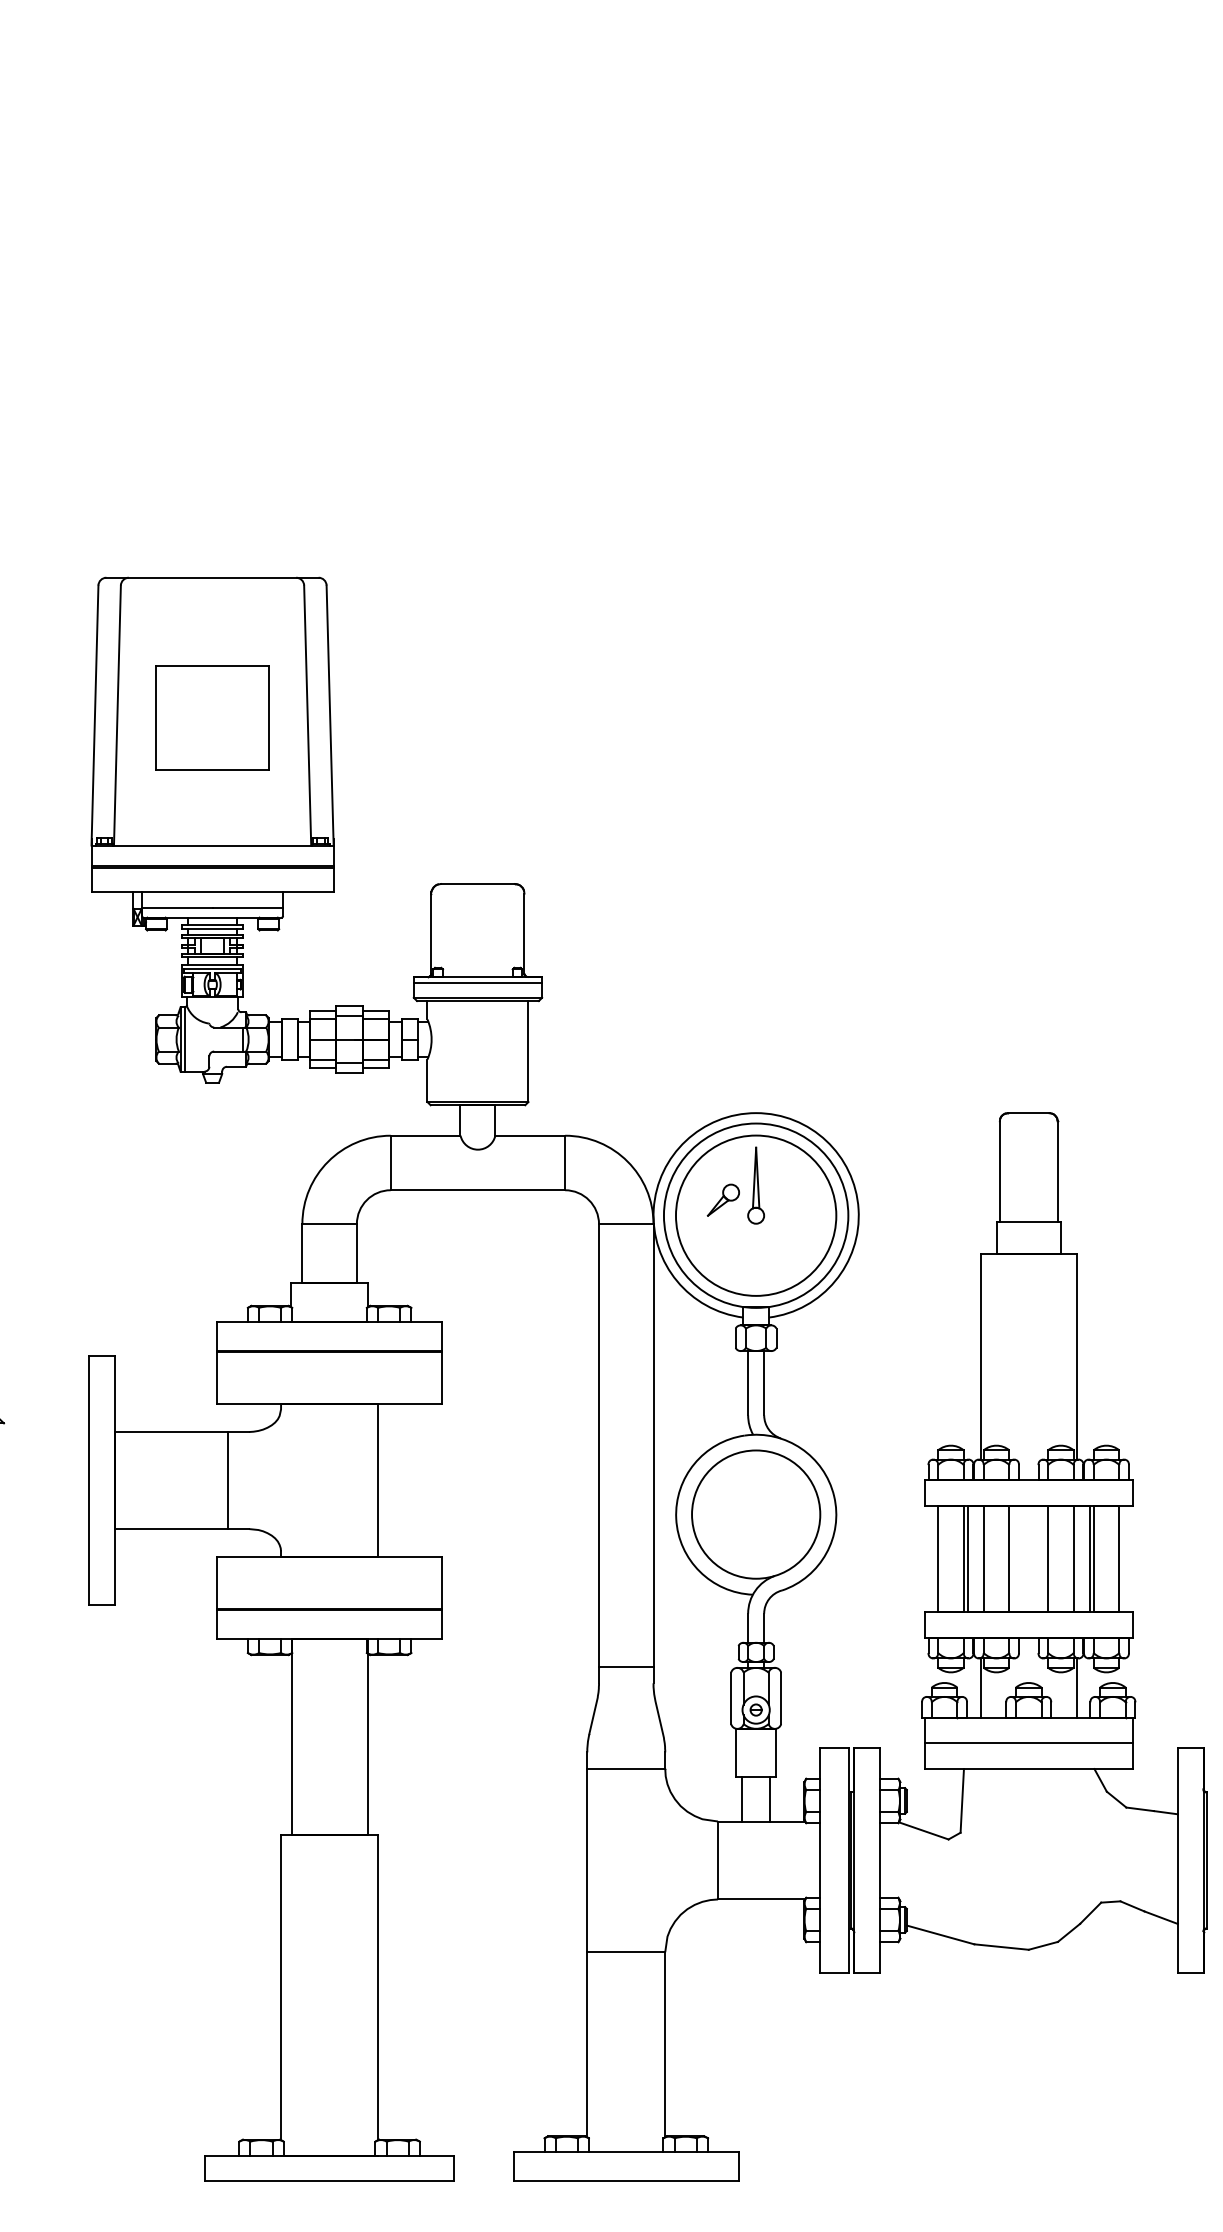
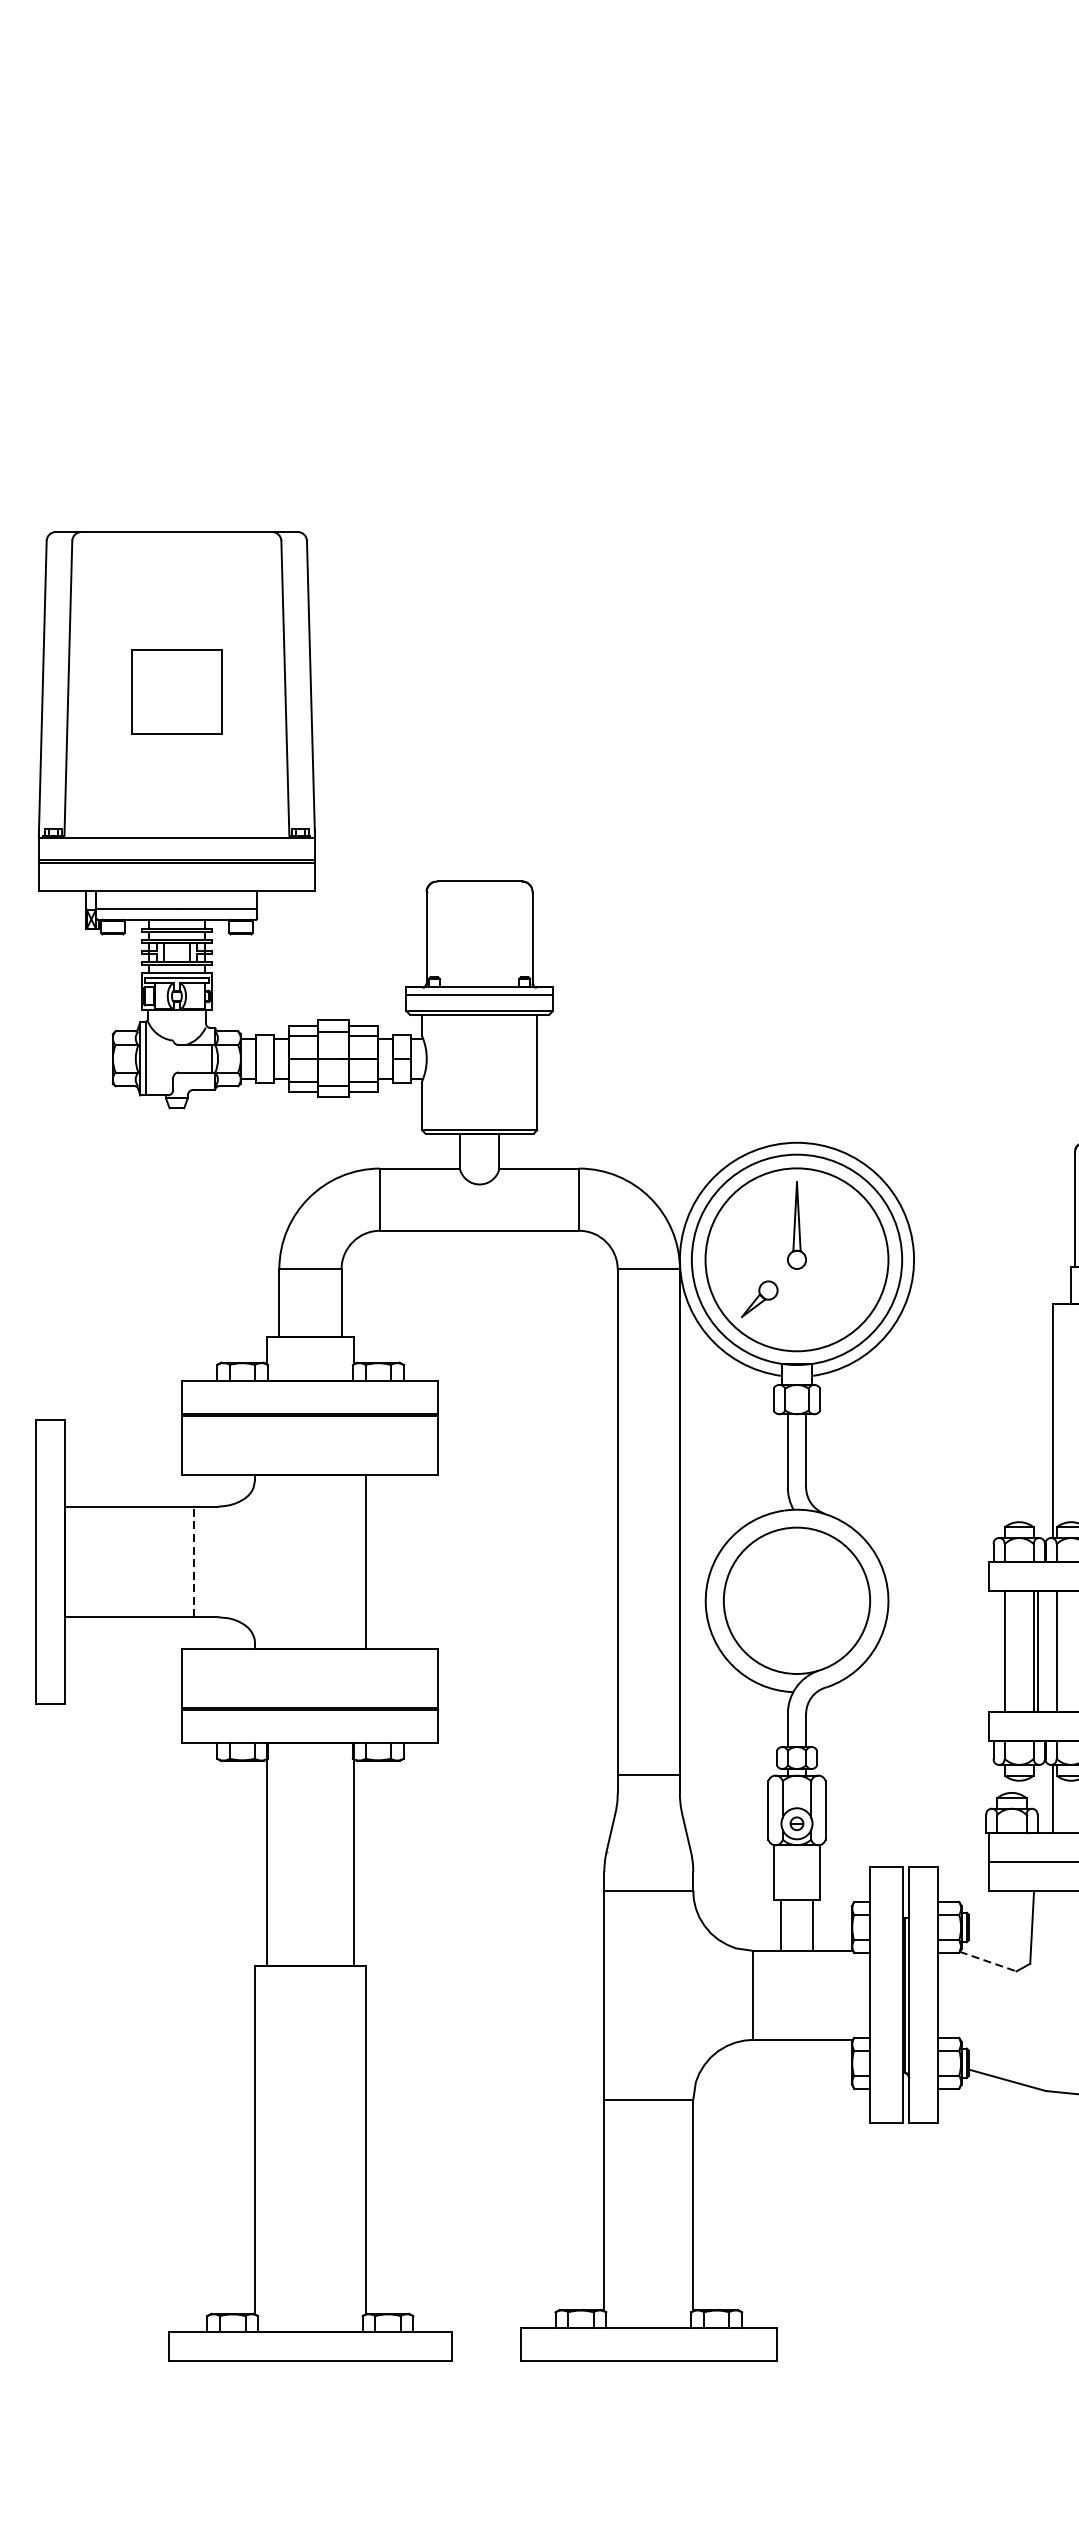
part: (212, 717) -> (176, 691), size x0.7
part: (722, 1199) -> (758, 1298), moved
line: (227, 1480) -> (193, 1561), solid -> dashed
line: (924, 1831) -> (989, 1962), solid -> dashed

